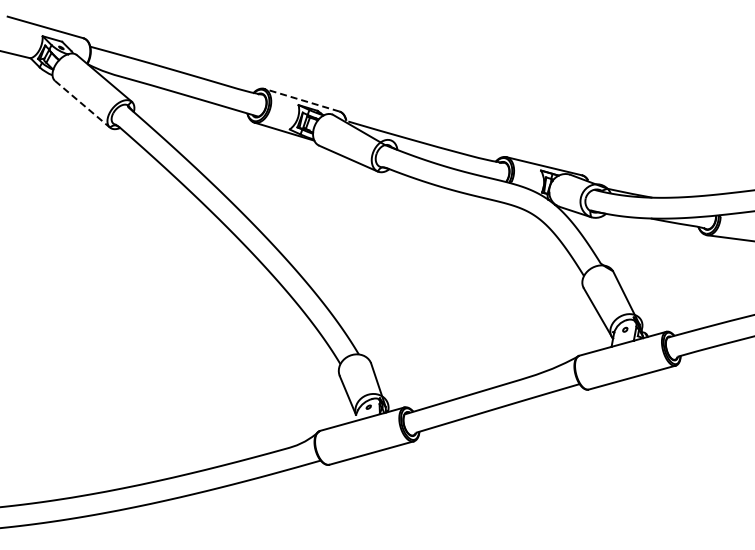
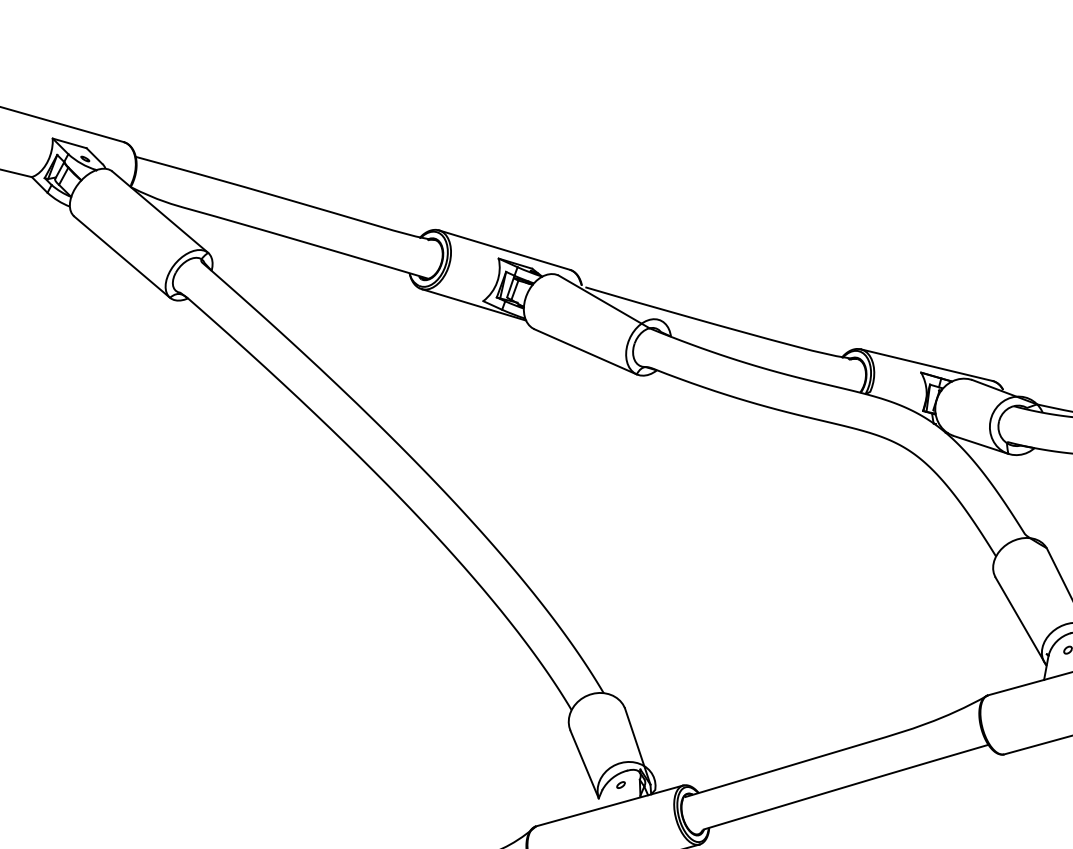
line: (301, 100) -> (503, 250), dashed -> solid
line: (82, 104) -> (122, 257), dashed -> solid

